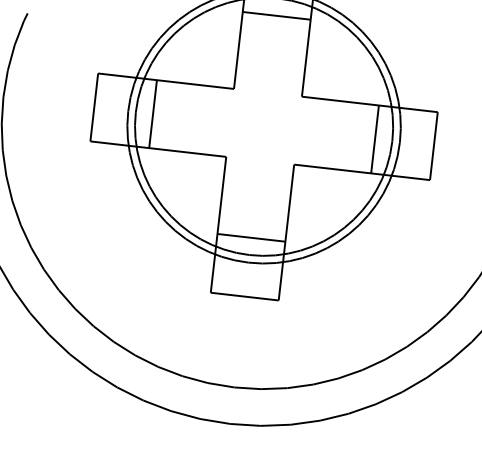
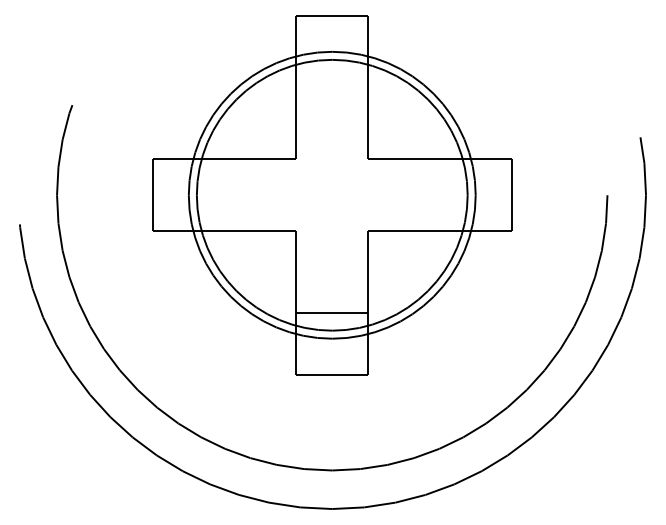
line: (276, 16) -> (332, 78), removed
line: (153, 114) -> (215, 195), removed
line: (375, 139) -> (449, 195), removed

